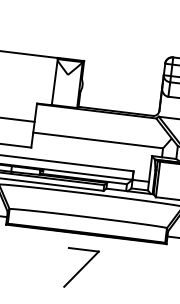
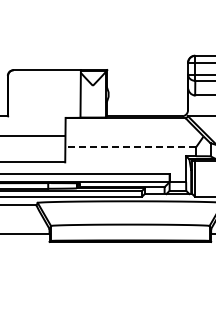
line: (97, 140) -> (130, 147), solid -> dashed
part: (81, 268) -> (129, 276), removed

